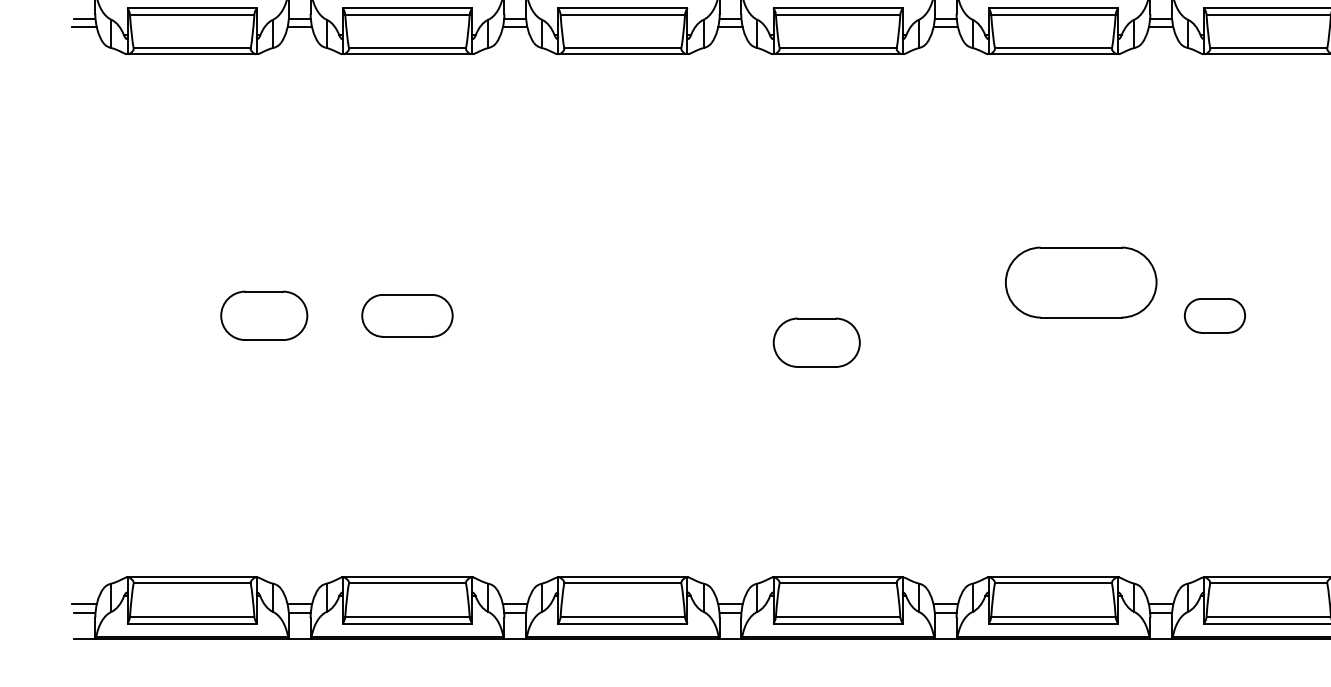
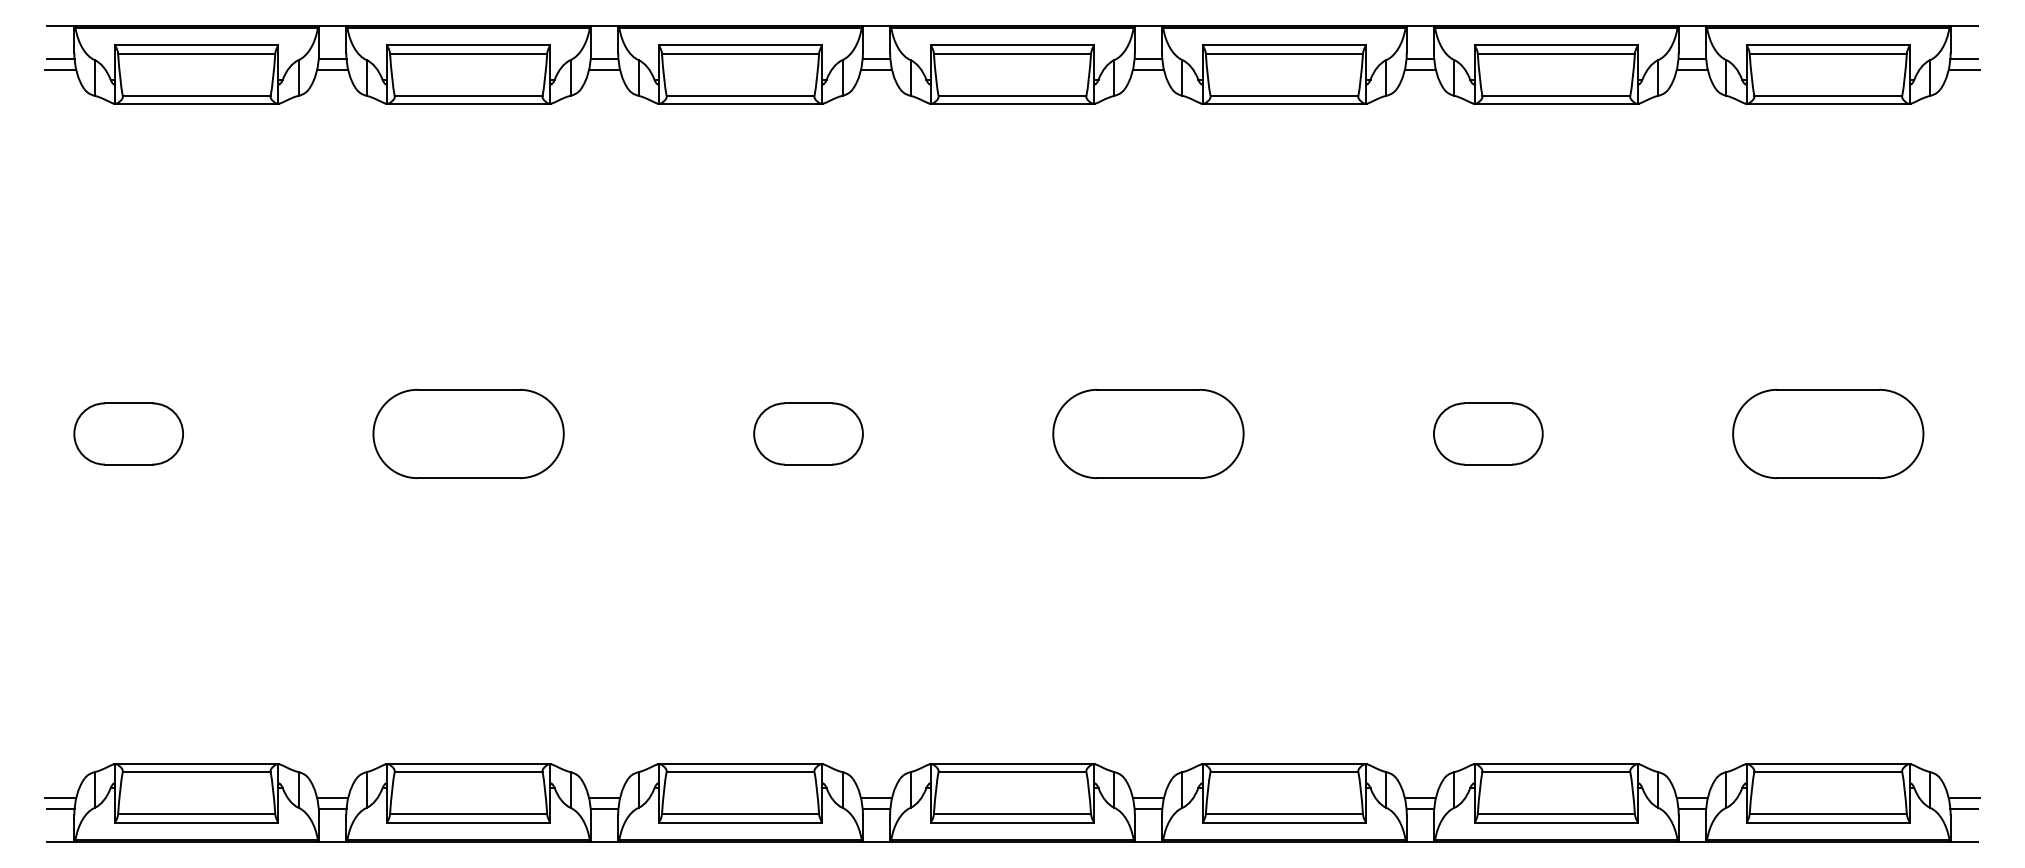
part: (1081, 282) -> (1148, 433), moved
part: (264, 315) -> (128, 433), moved
part: (407, 315) -> (468, 433), size x1.67
part: (1215, 315) -> (1488, 433), size x1.43
part: (816, 342) -> (808, 433), moved

